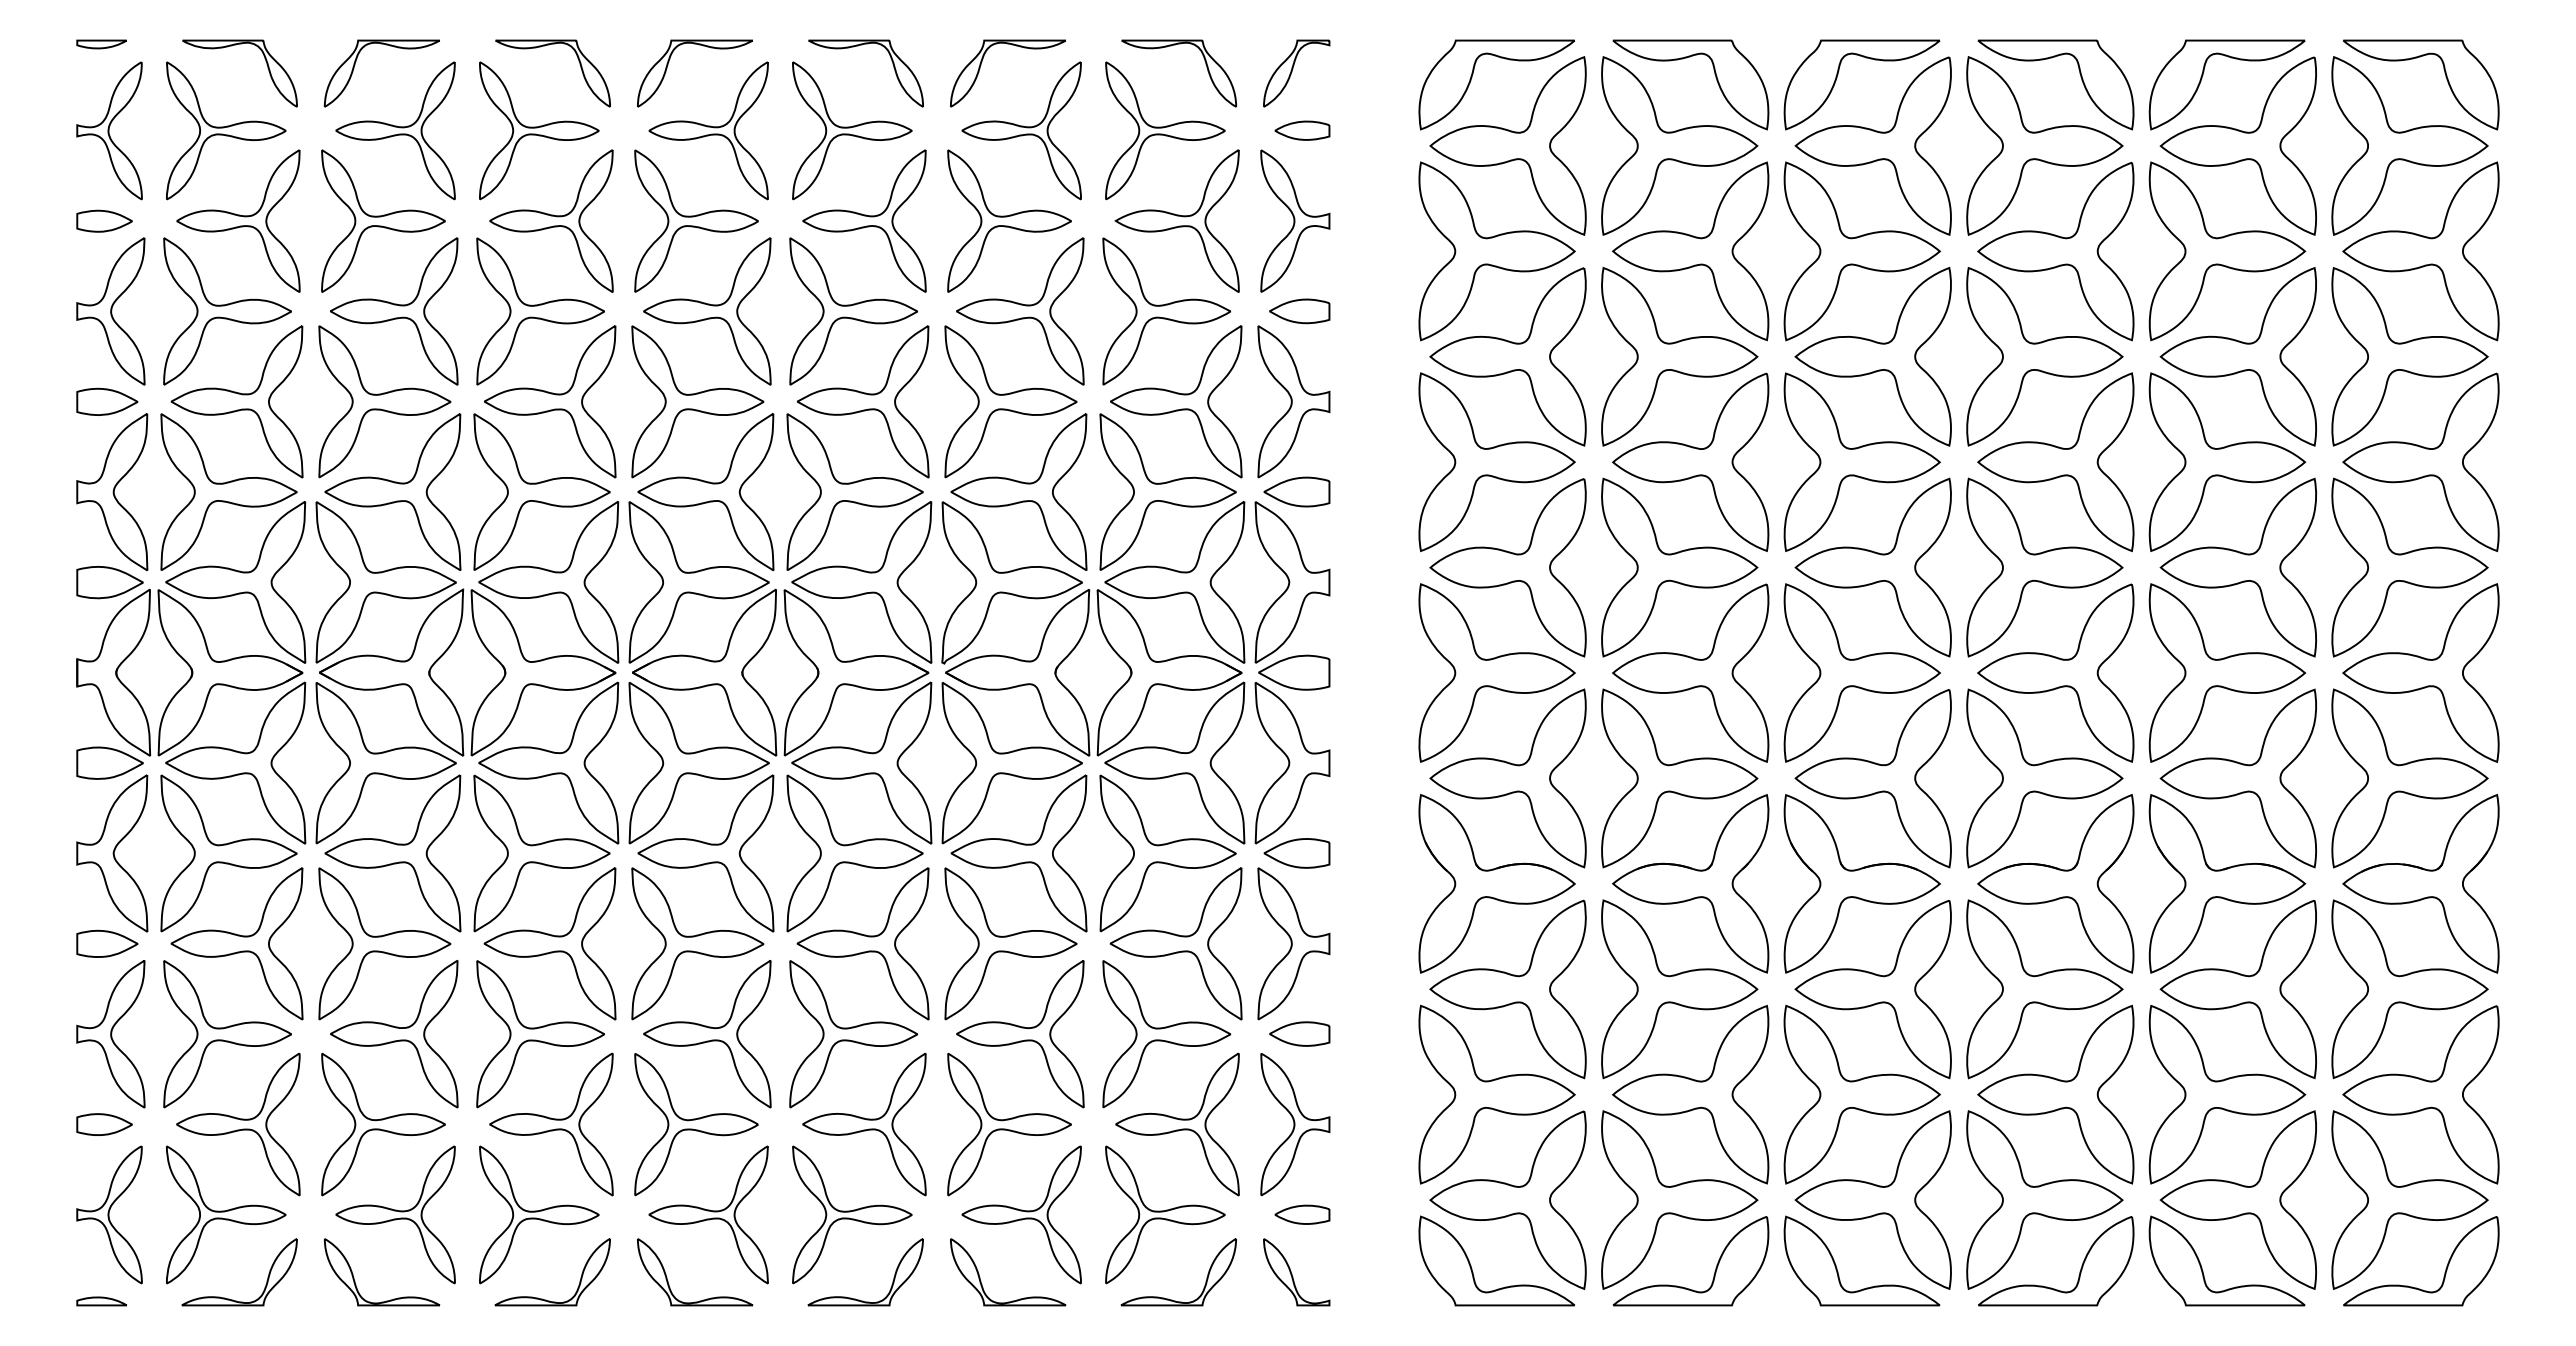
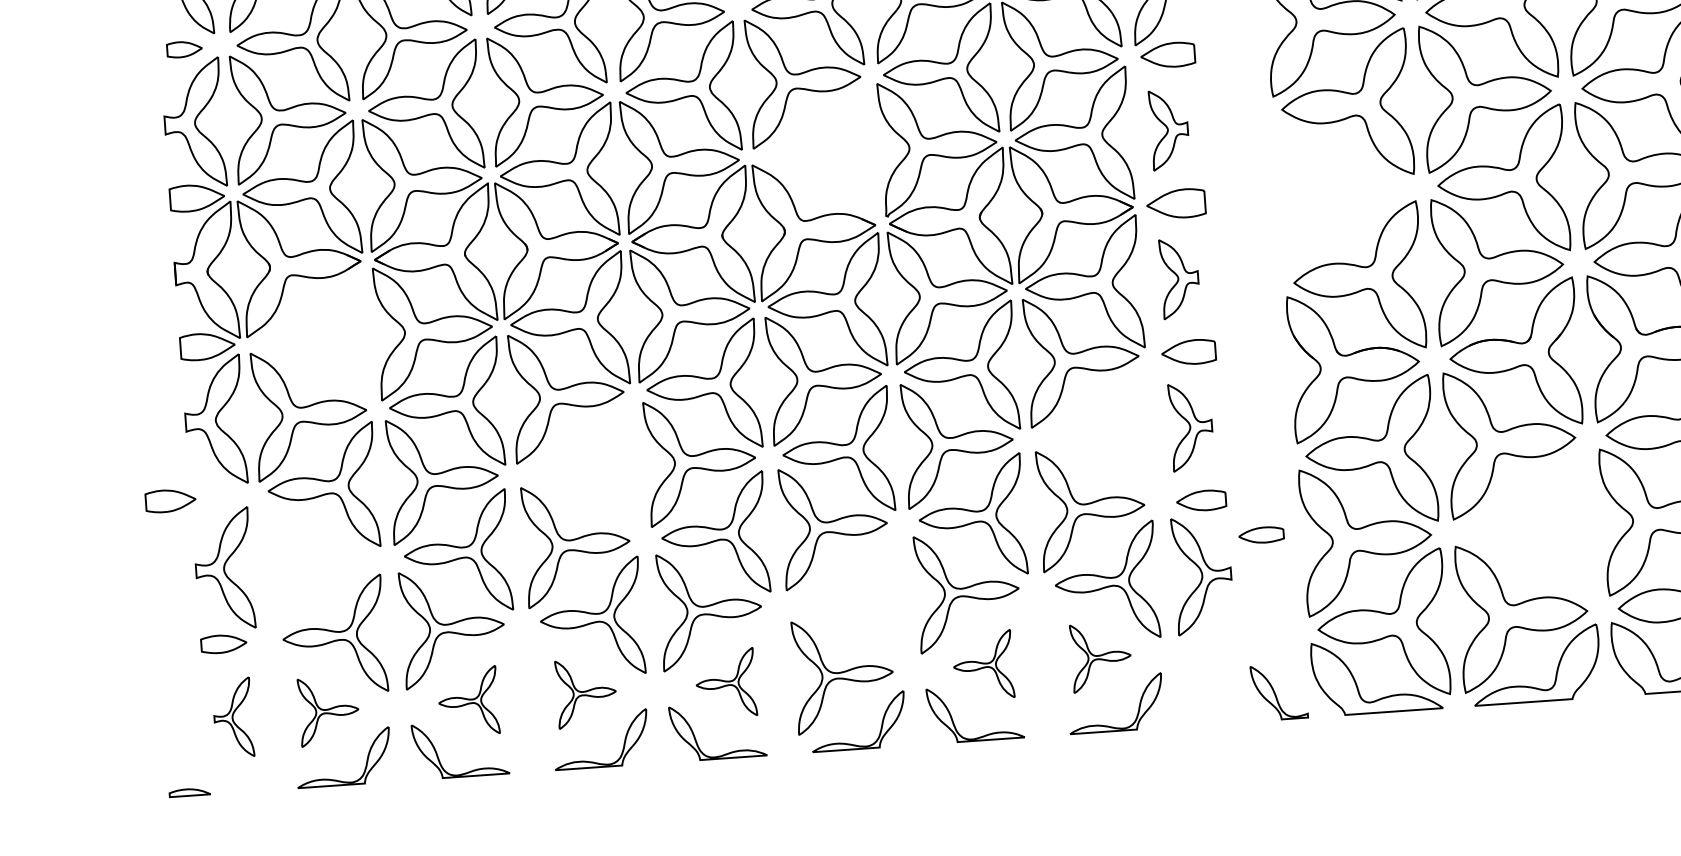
part: (107, 401) -> (184, 49), size x0.7
part: (861, 582) -> (815, 154), removed
part: (1292, 582) -> (1169, 129), size x0.6
part: (1496, 672) -> (1342, 192), removed
part: (235, 762) -> (310, 338), removed
part: (1292, 763) -> (1179, 278), size x0.6
part: (107, 943) -> (170, 500), moved
part: (549, 943) -> (579, 469), removed
part: (1175, 943) -> (1094, 433), removed
part: (1293, 943) -> (1191, 426), size x0.7
part: (227, 1034) -> (319, 562), removed
part: (1690, 1094) -> (1526, 528), removed
part: (864, 1124) -> (848, 600), removed
part: (109, 1214) -> (233, 717), size x0.7
part: (226, 1214) -> (329, 710), size x0.6
part: (395, 1214) -> (468, 701), size x0.6
part: (539, 1214) -> (586, 692), size x0.6
part: (708, 1214) -> (725, 683), size x0.6
part: (1021, 1214) -> (983, 665), size x0.6
part: (1165, 1214) -> (1101, 656), size x0.6
part: (1302, 1214) -> (1261, 535), moved
part: (1296, 1272) -> (1279, 692), moved
part: (101, 1301) -> (189, 792), moved

